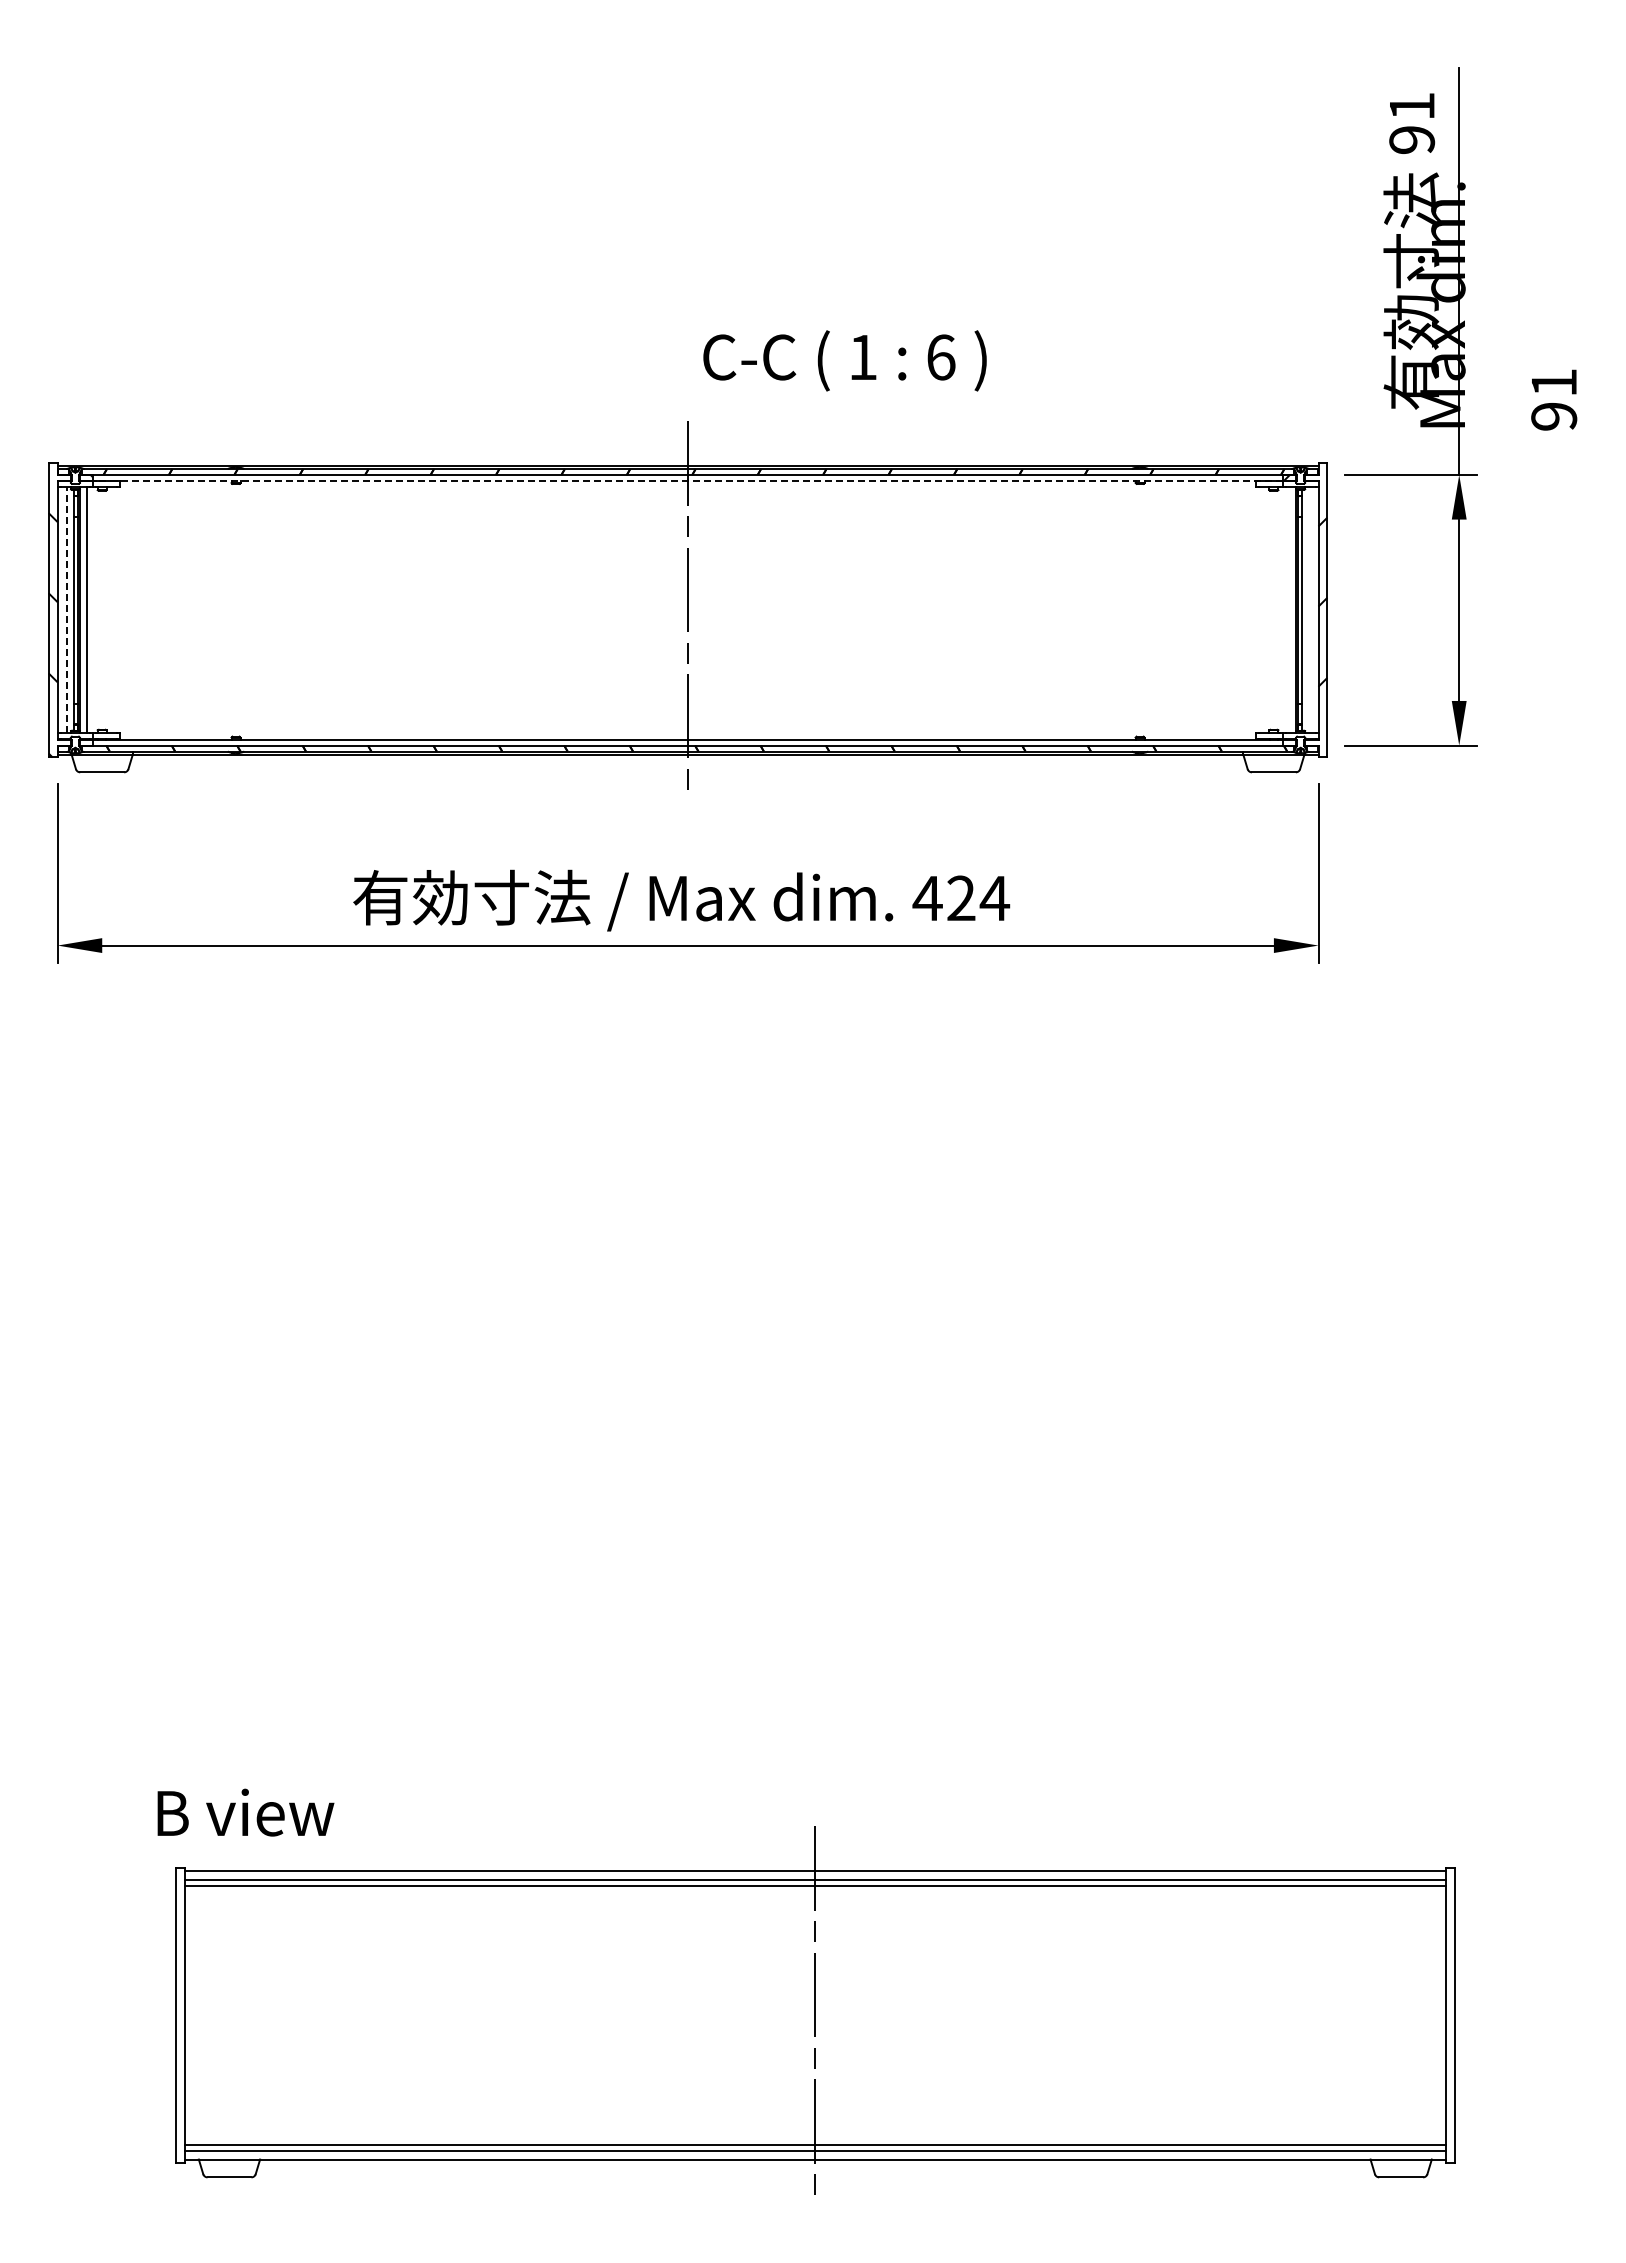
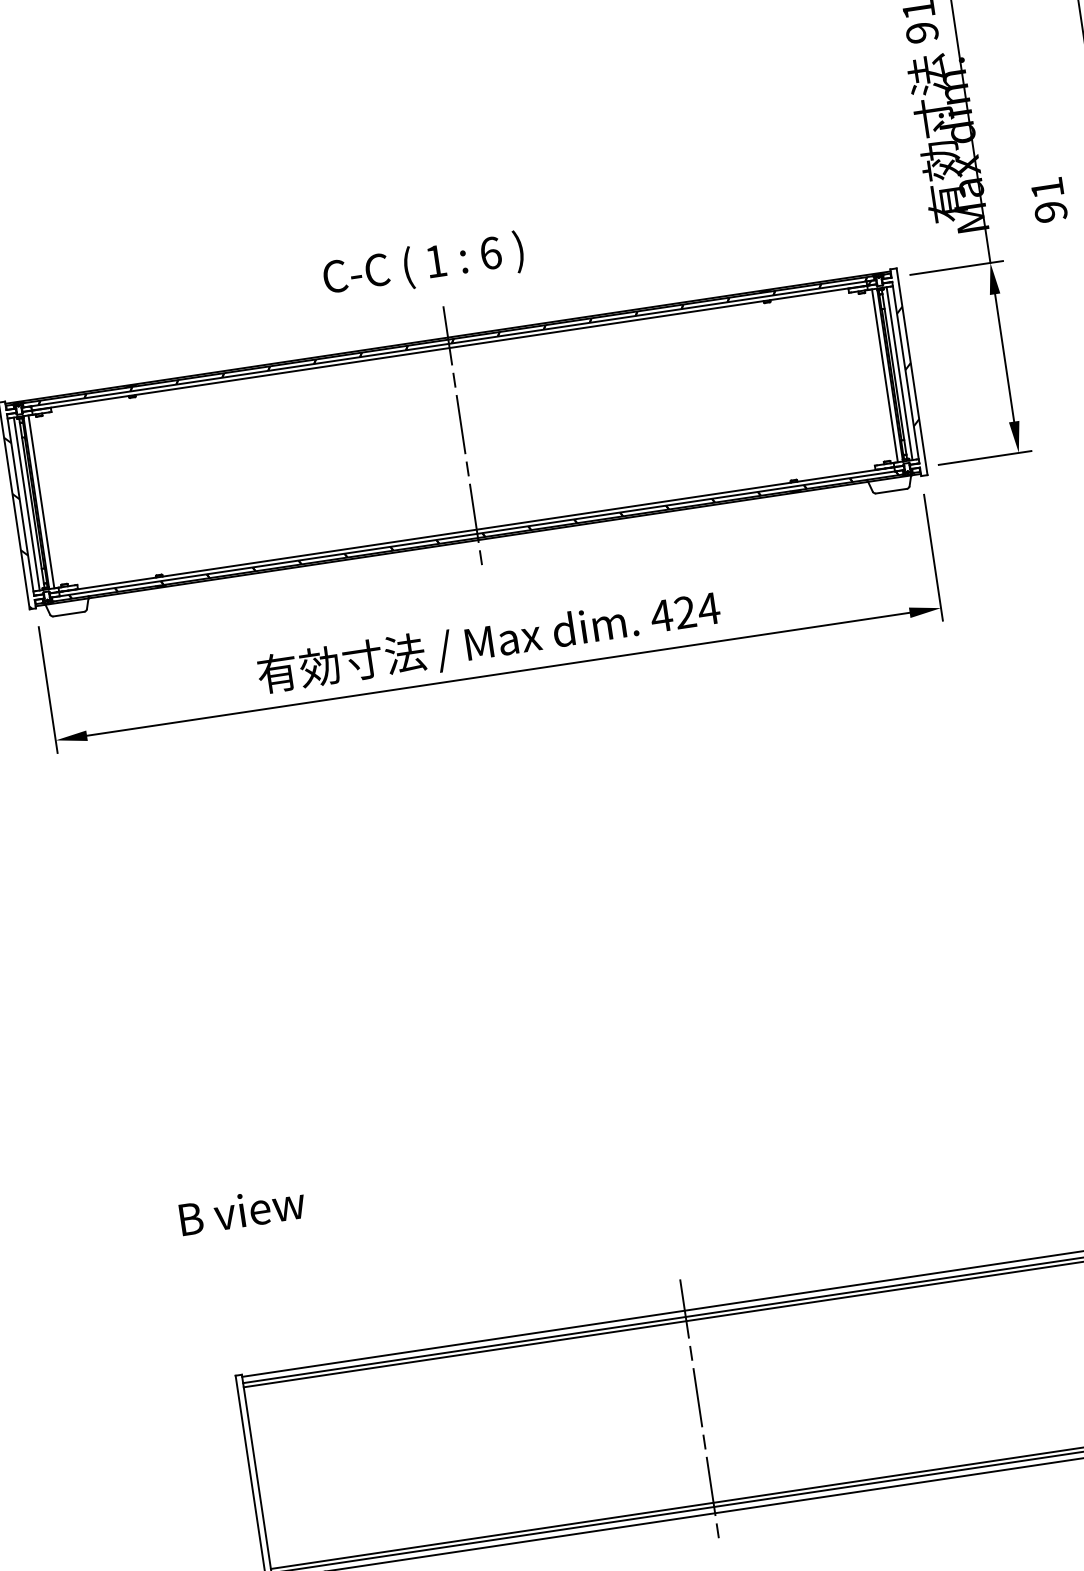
text: (844, 360) -> (423, 265), moved
line: (688, 480) -> (449, 347), dashed -> solid
line: (66, 609) -> (26, 503), dashed -> solid
line: (1288, 610) -> (884, 376), added
line: (1309, 610) -> (899, 373), added
text: (245, 1812) -> (242, 1210), moved

